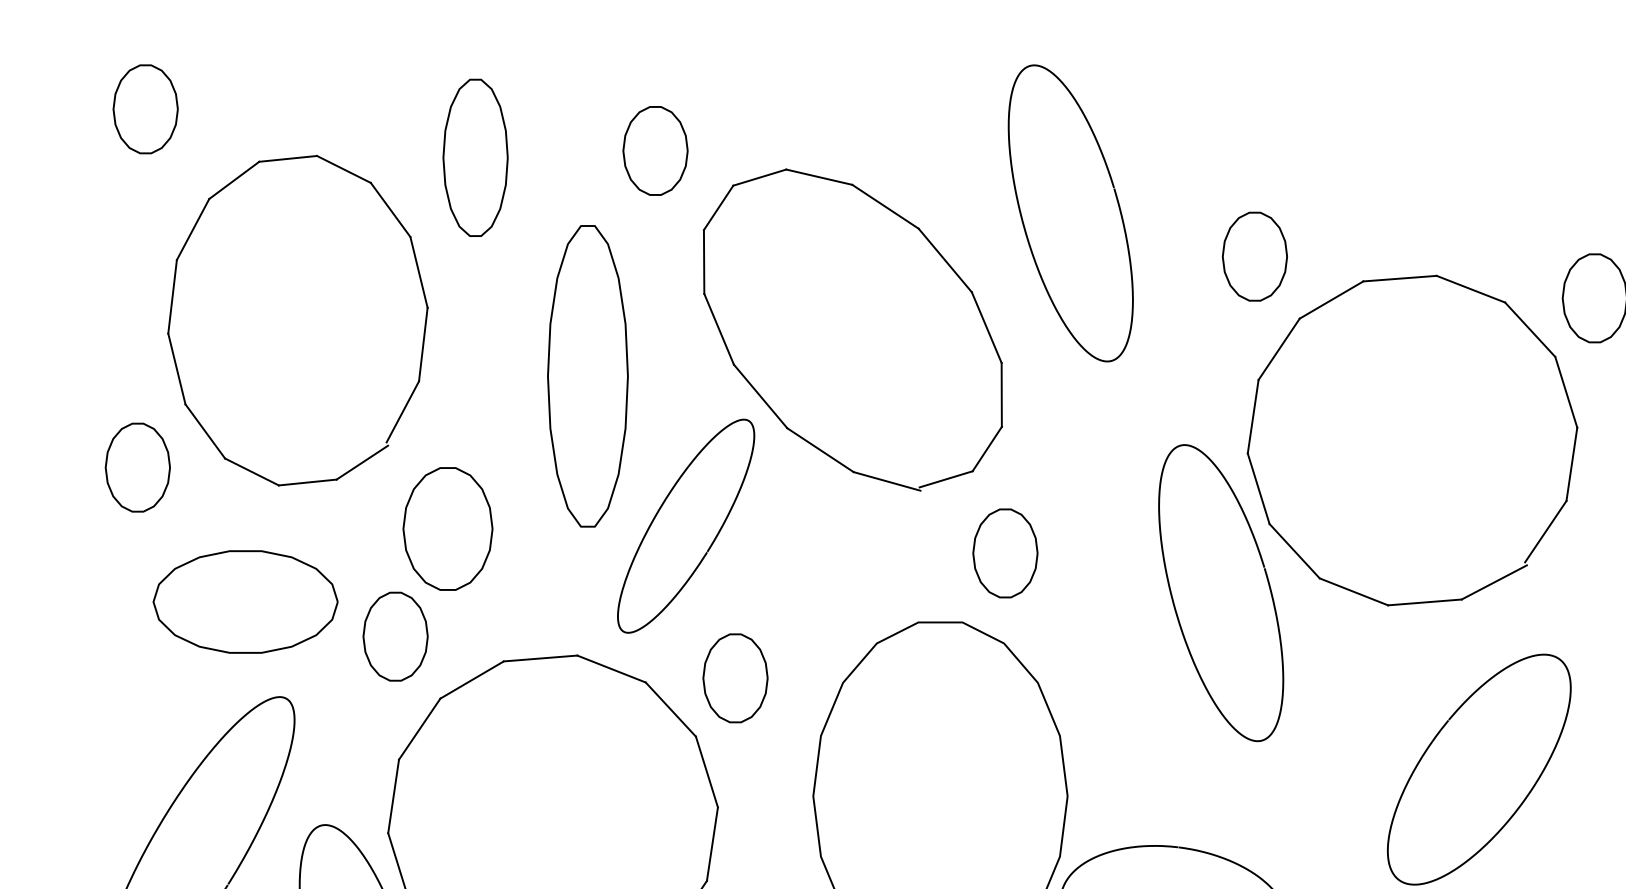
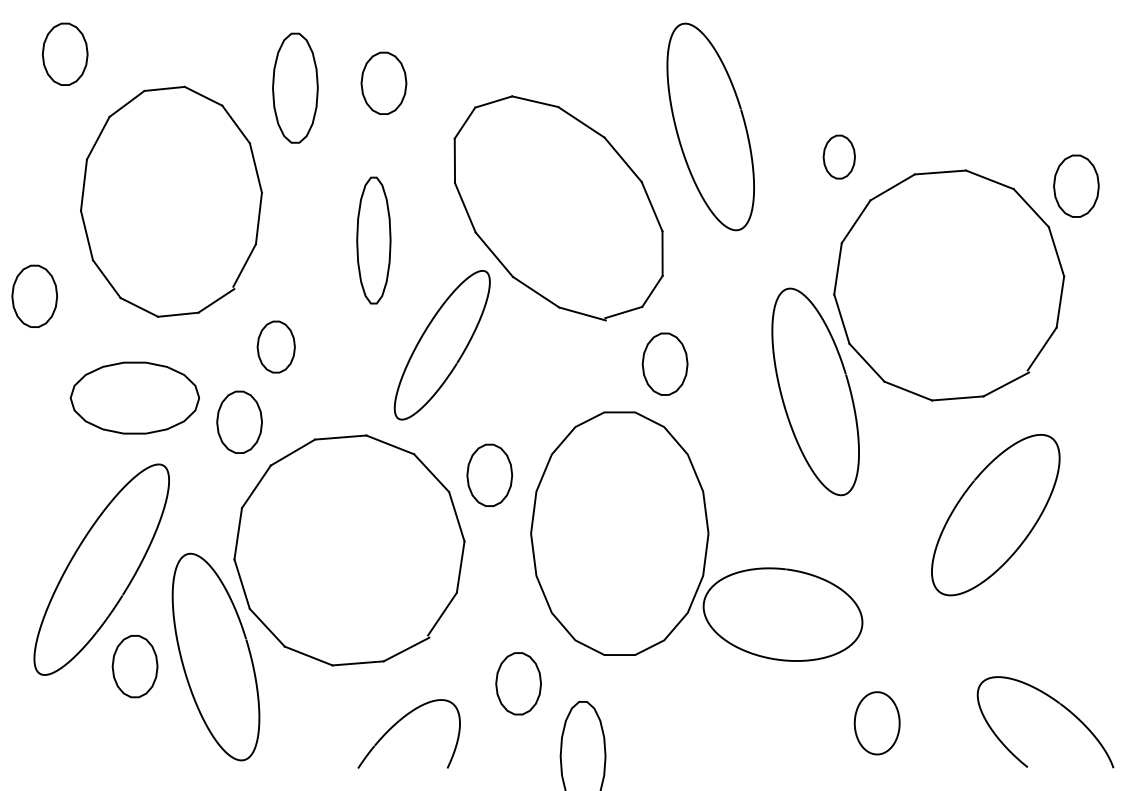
part: (654, 149) -> (383, 82), moved
part: (1255, 255) -> (839, 156), size x0.7
part: (587, 376) -> (373, 240), size x0.6
part: (137, 466) -> (34, 295), moved
part: (448, 528) -> (276, 346), size x0.6
part: (735, 677) -> (489, 474), moved

